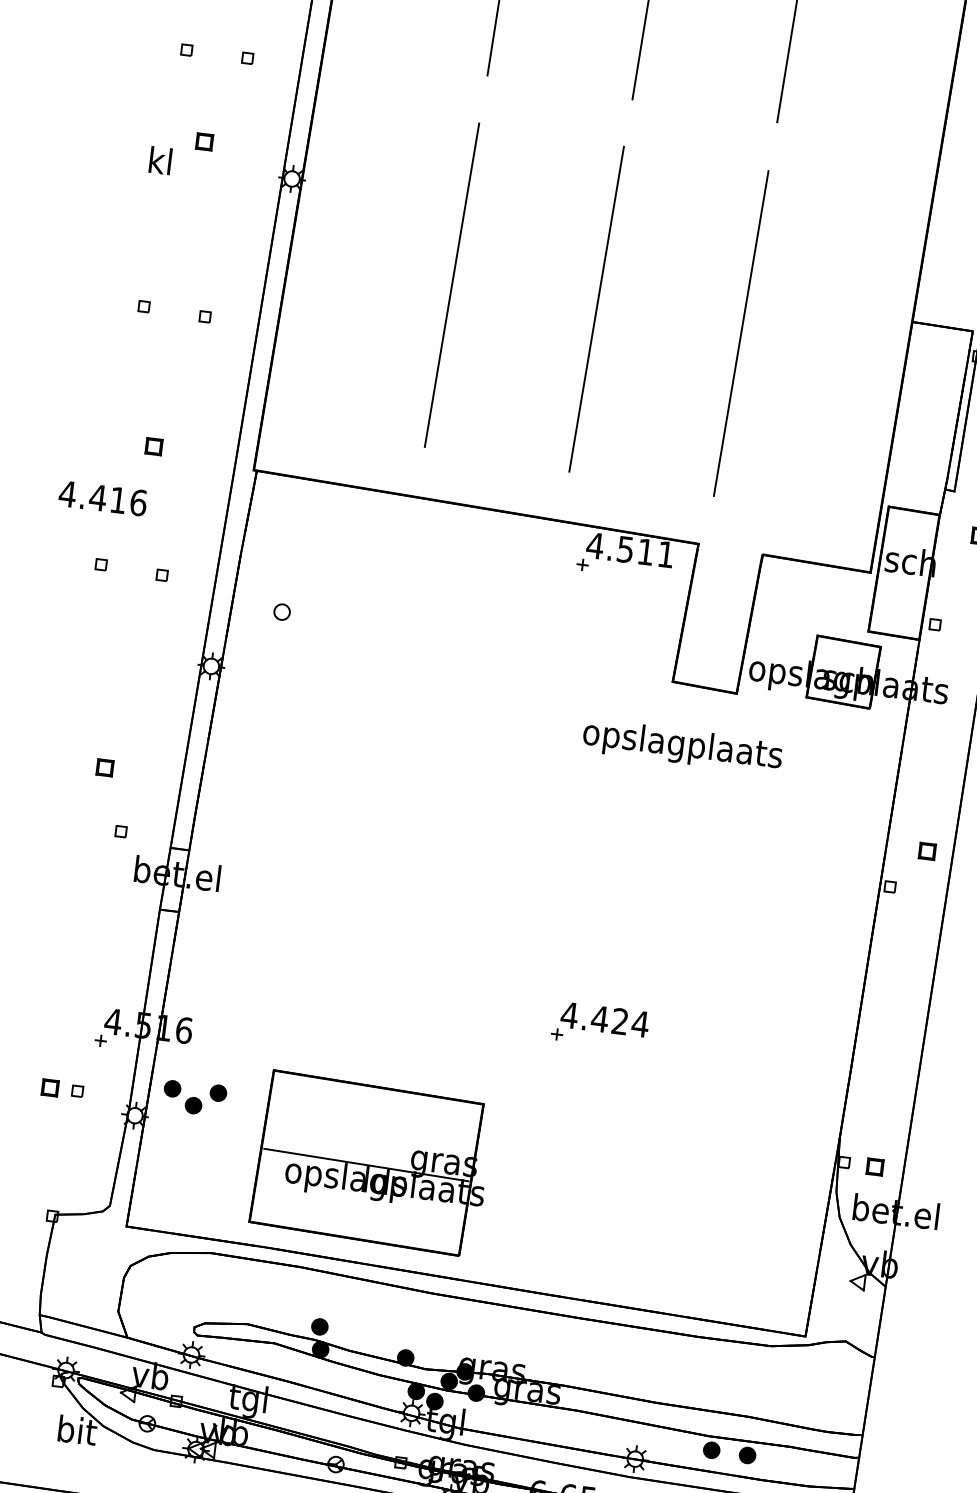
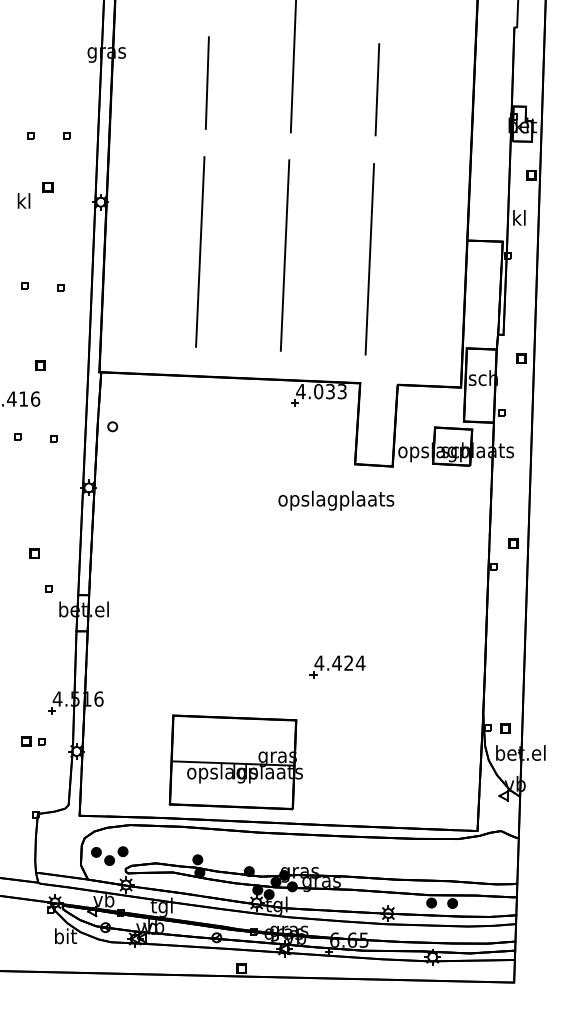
text: (645, 551) -> (330, 391), 4.511 -> 4.033
part: (281, 611) -> (112, 426), moved
text: (683, 746) -> (336, 500), moved
part: (194, 1096) -> (109, 855), moved
part: (370, 1163) -> (235, 762), moved

